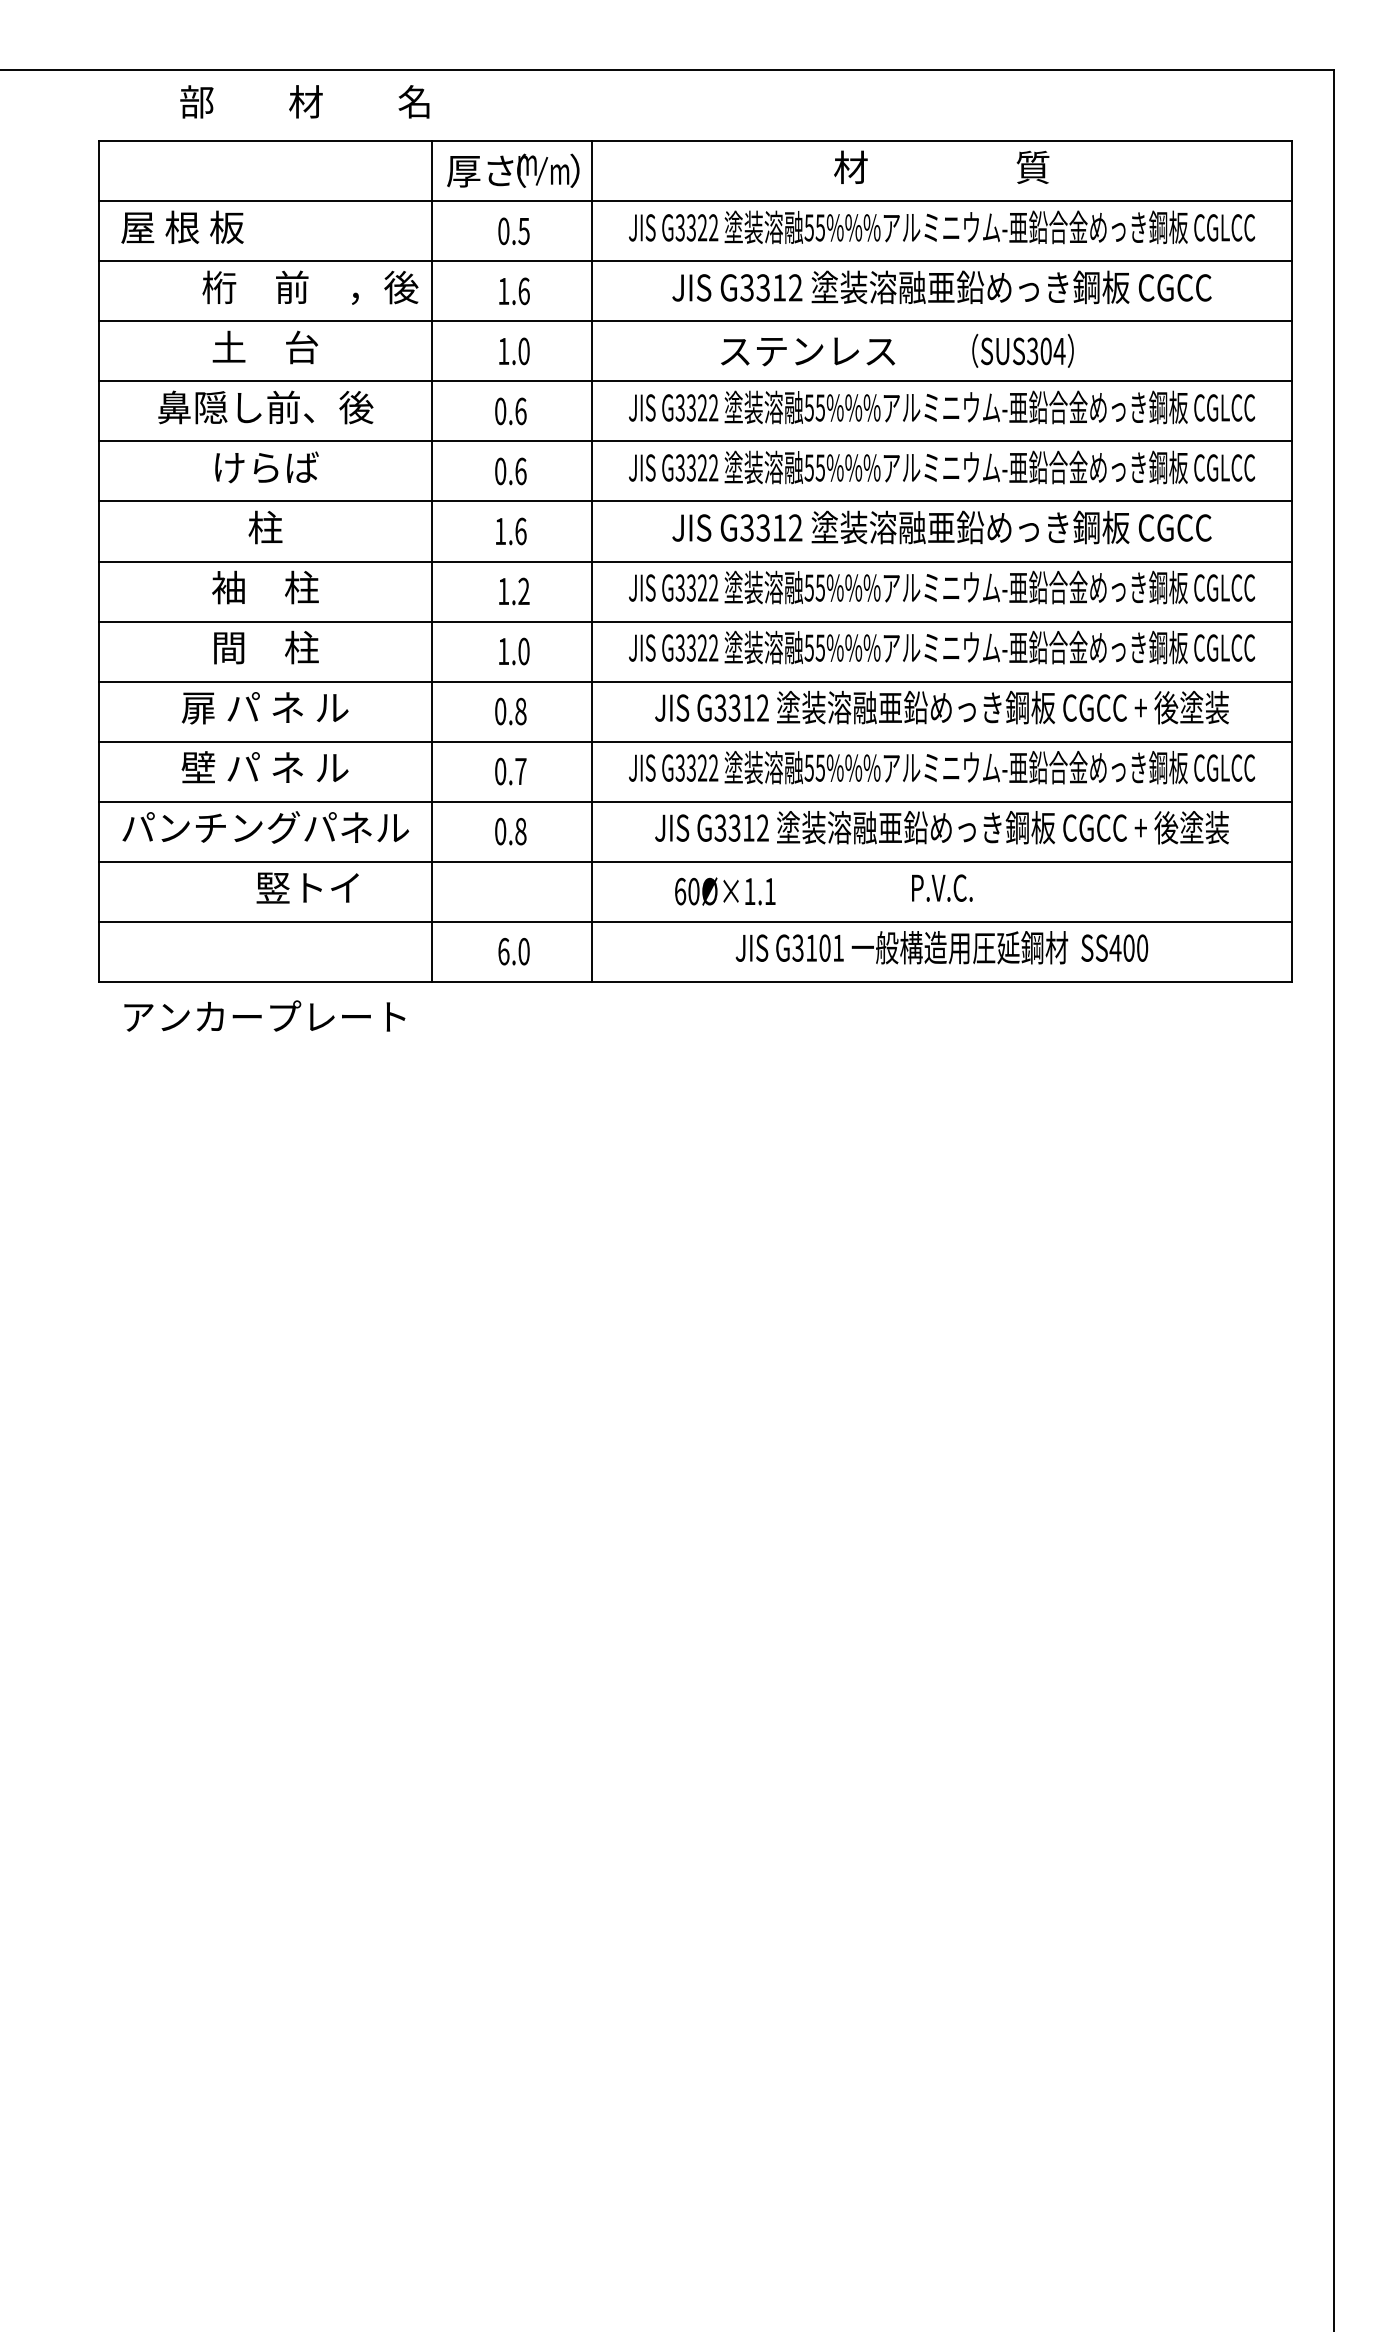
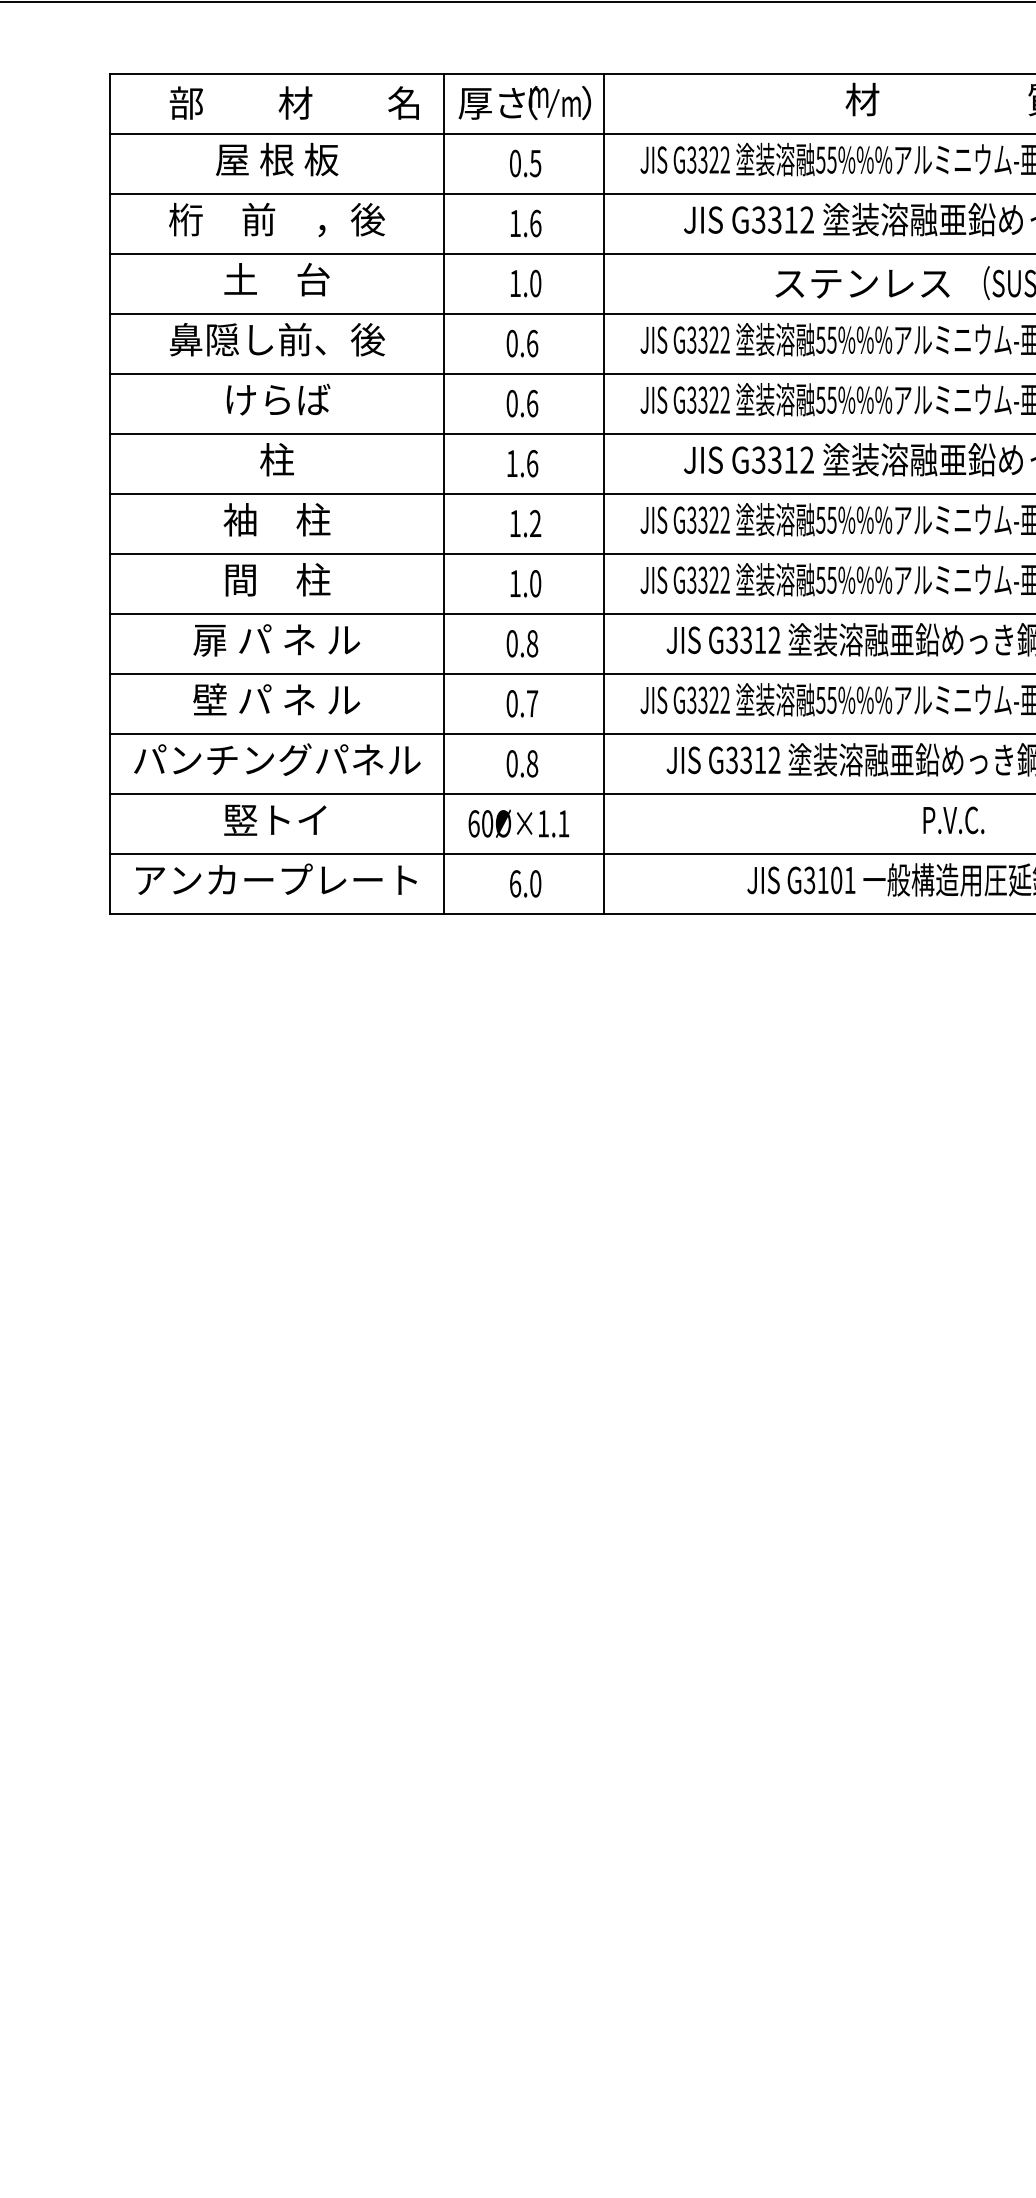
text: (304, 101) -> (294, 102), moved
text: (182, 226) -> (277, 158), moved
text: (310, 287) -> (277, 219), moved
text: (808, 351) -> (863, 283), moved
text: (307, 887) -> (275, 819), moved
text: (725, 891) -> (519, 823), moved
text: (264, 1015) -> (276, 878), moved

